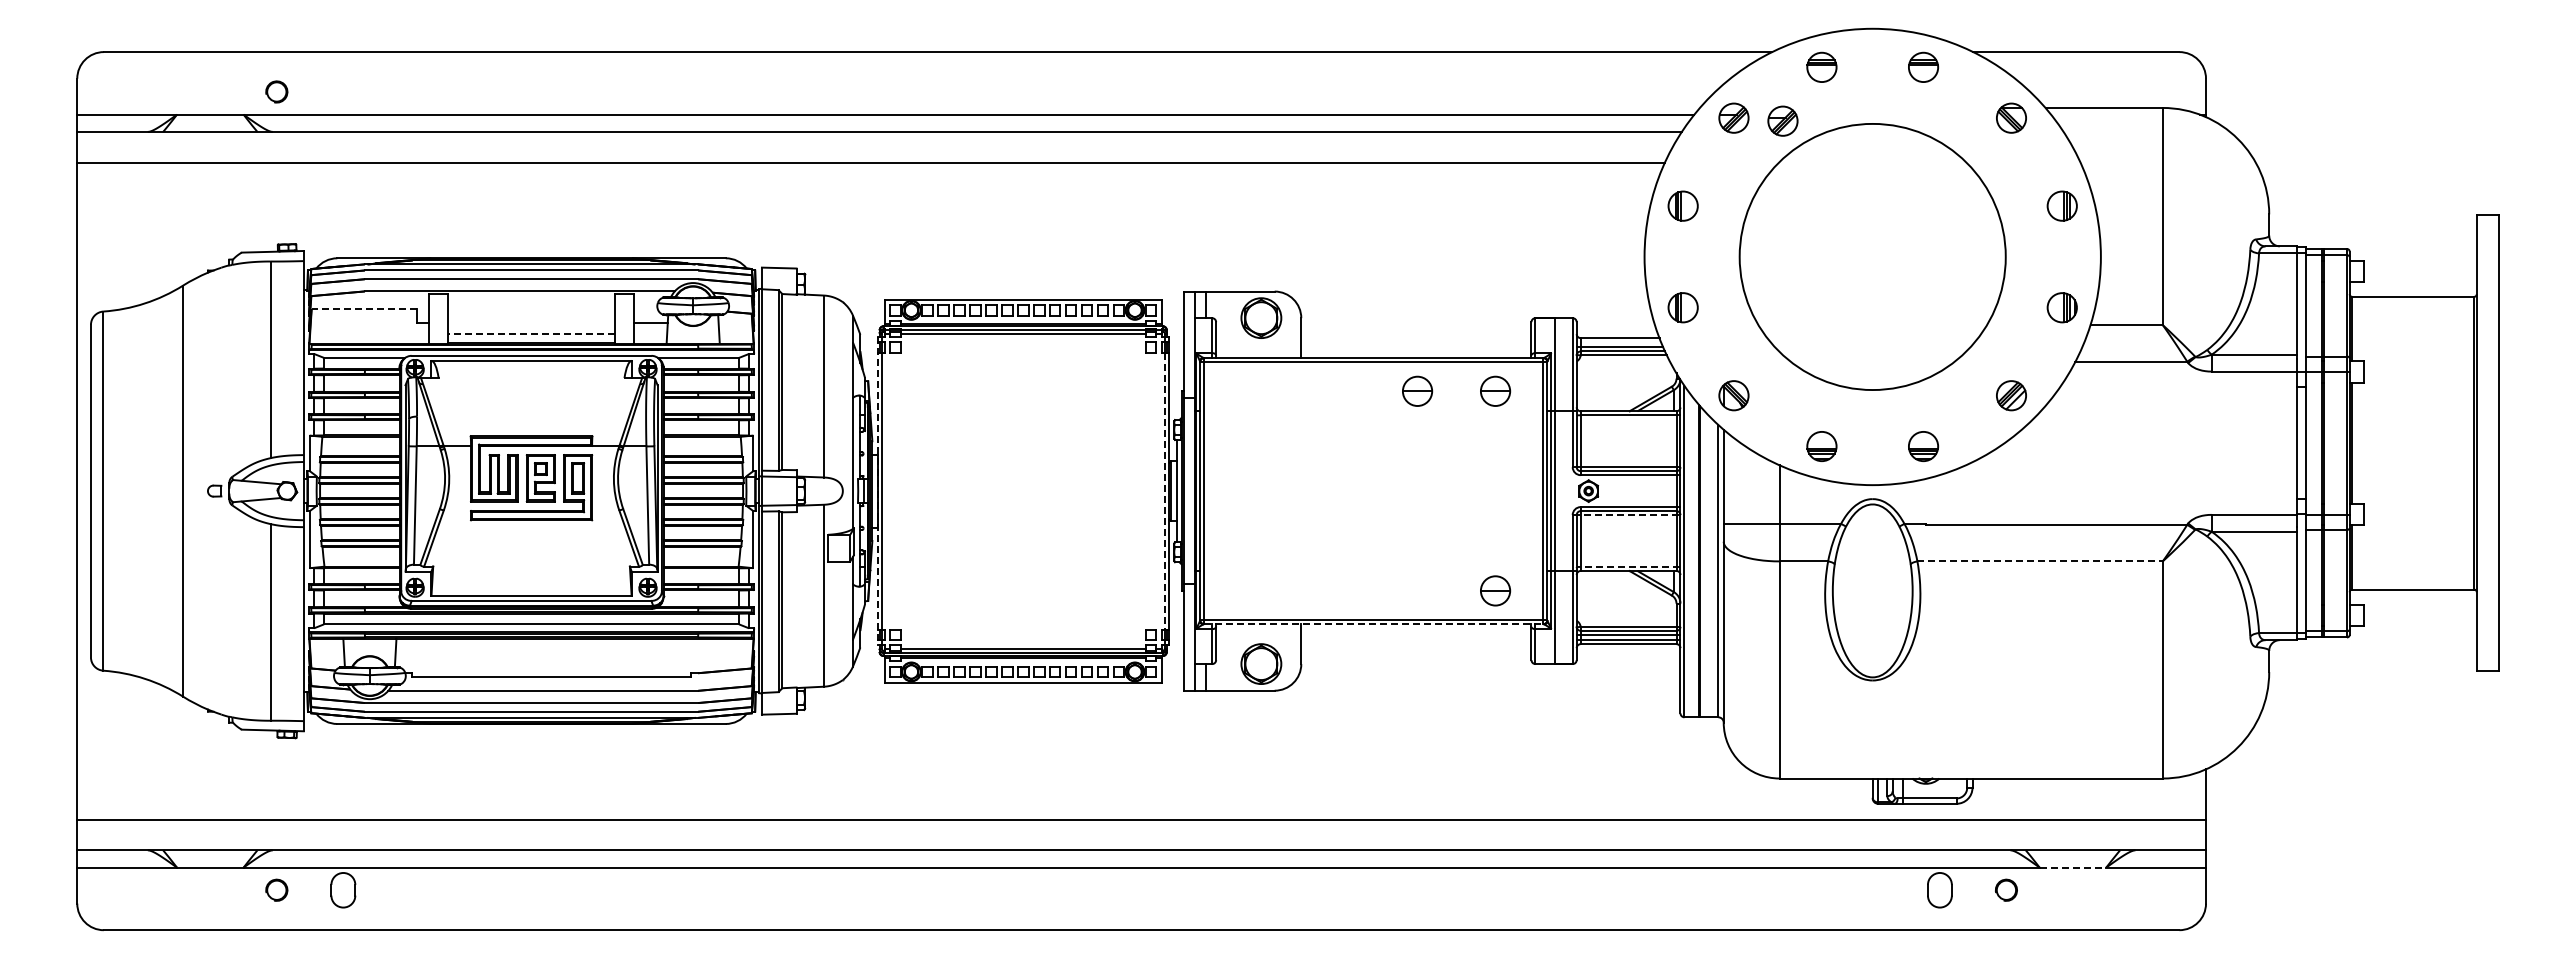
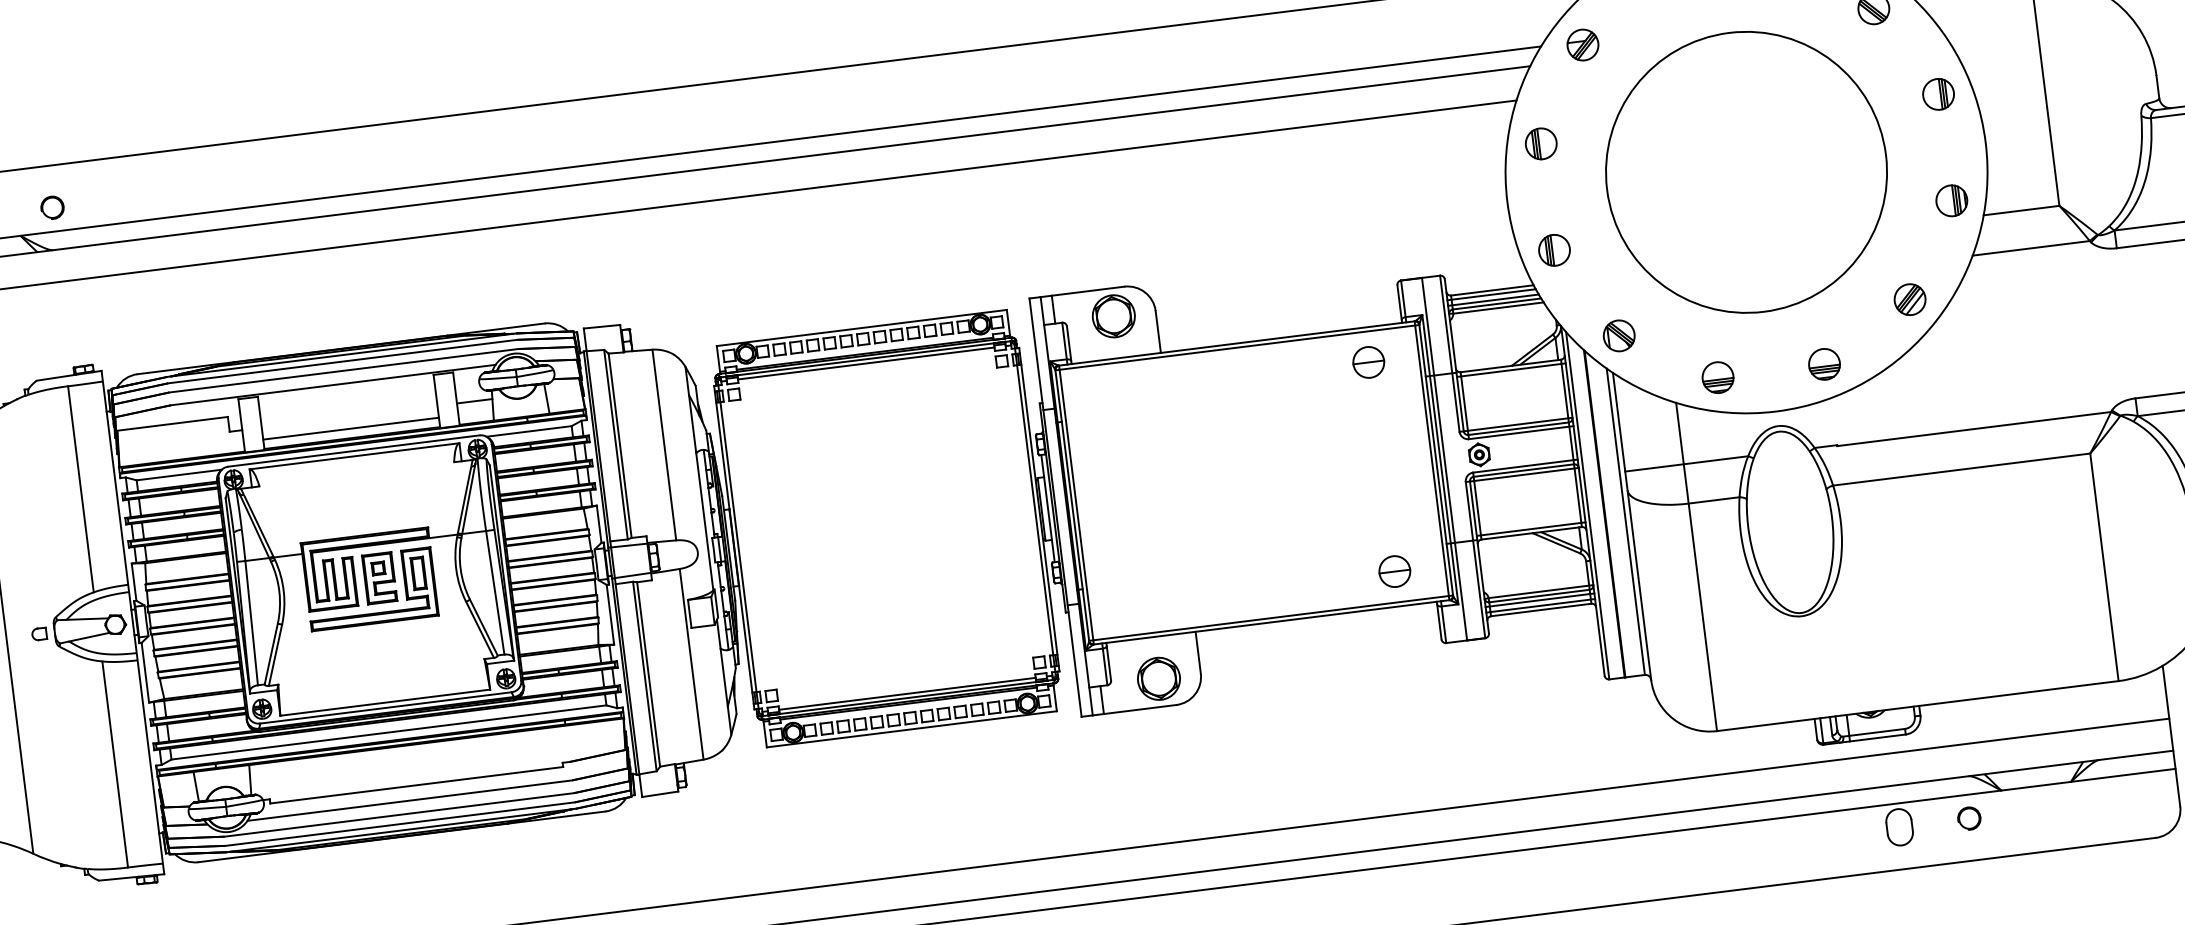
part: (1782, 120) -> (1634, 41), removed
line: (364, 309) -> (172, 424), dashed -> solid
line: (531, 334) -> (351, 428), dashed -> solid
line: (1618, 342) -> (1491, 295), added
part: (1417, 390) -> (1286, 371), removed
line: (877, 491) -> (734, 548), dashed -> solid
line: (1164, 491) -> (1034, 510), dashed -> solid
line: (1626, 515) -> (1522, 475), dashed -> solid
line: (2040, 561) -> (1962, 469), dashed -> solid
line: (1630, 566) -> (1533, 528), dashed -> solid
line: (1373, 624) -> (1271, 622), dashed -> solid
line: (2073, 867) -> (2036, 786), dashed -> solid

